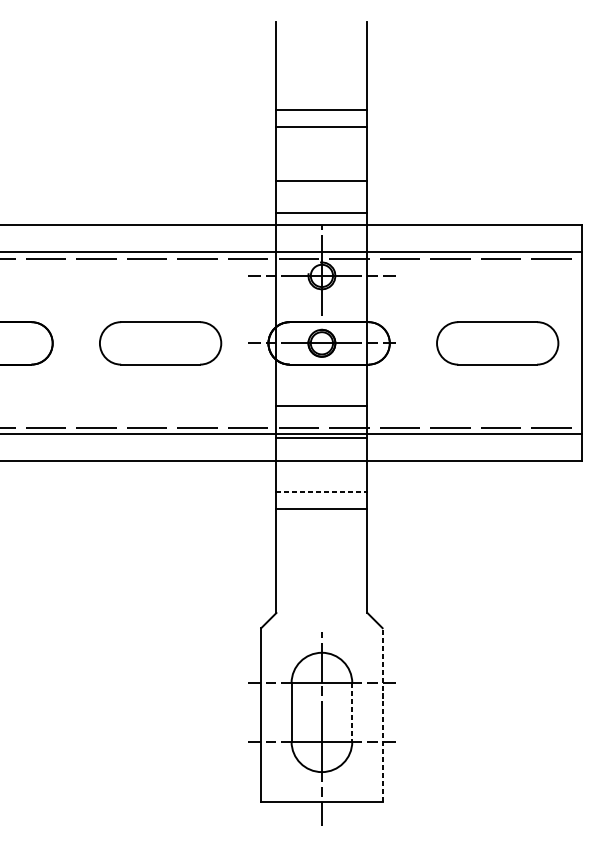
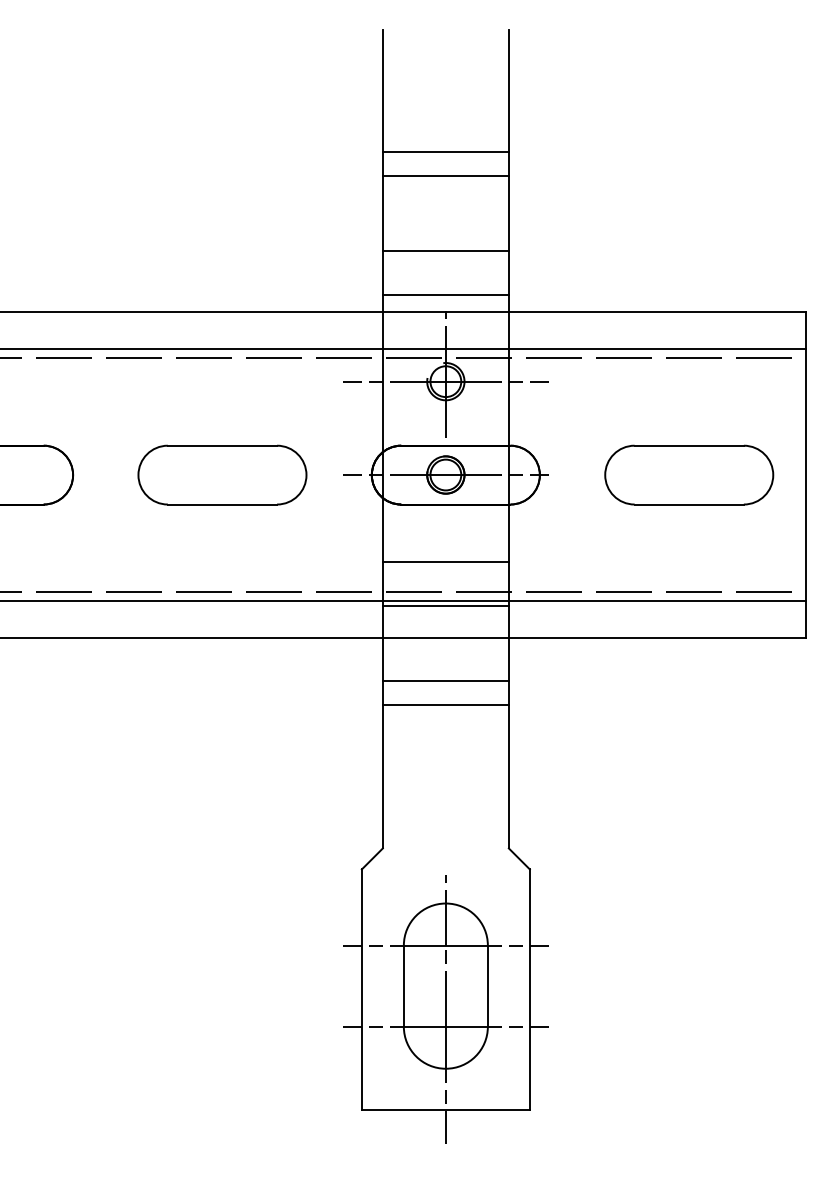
line: (322, 491) -> (446, 680), dashed -> solid
line: (351, 712) -> (487, 986), dashed -> solid
line: (382, 714) -> (529, 989), dashed -> solid

